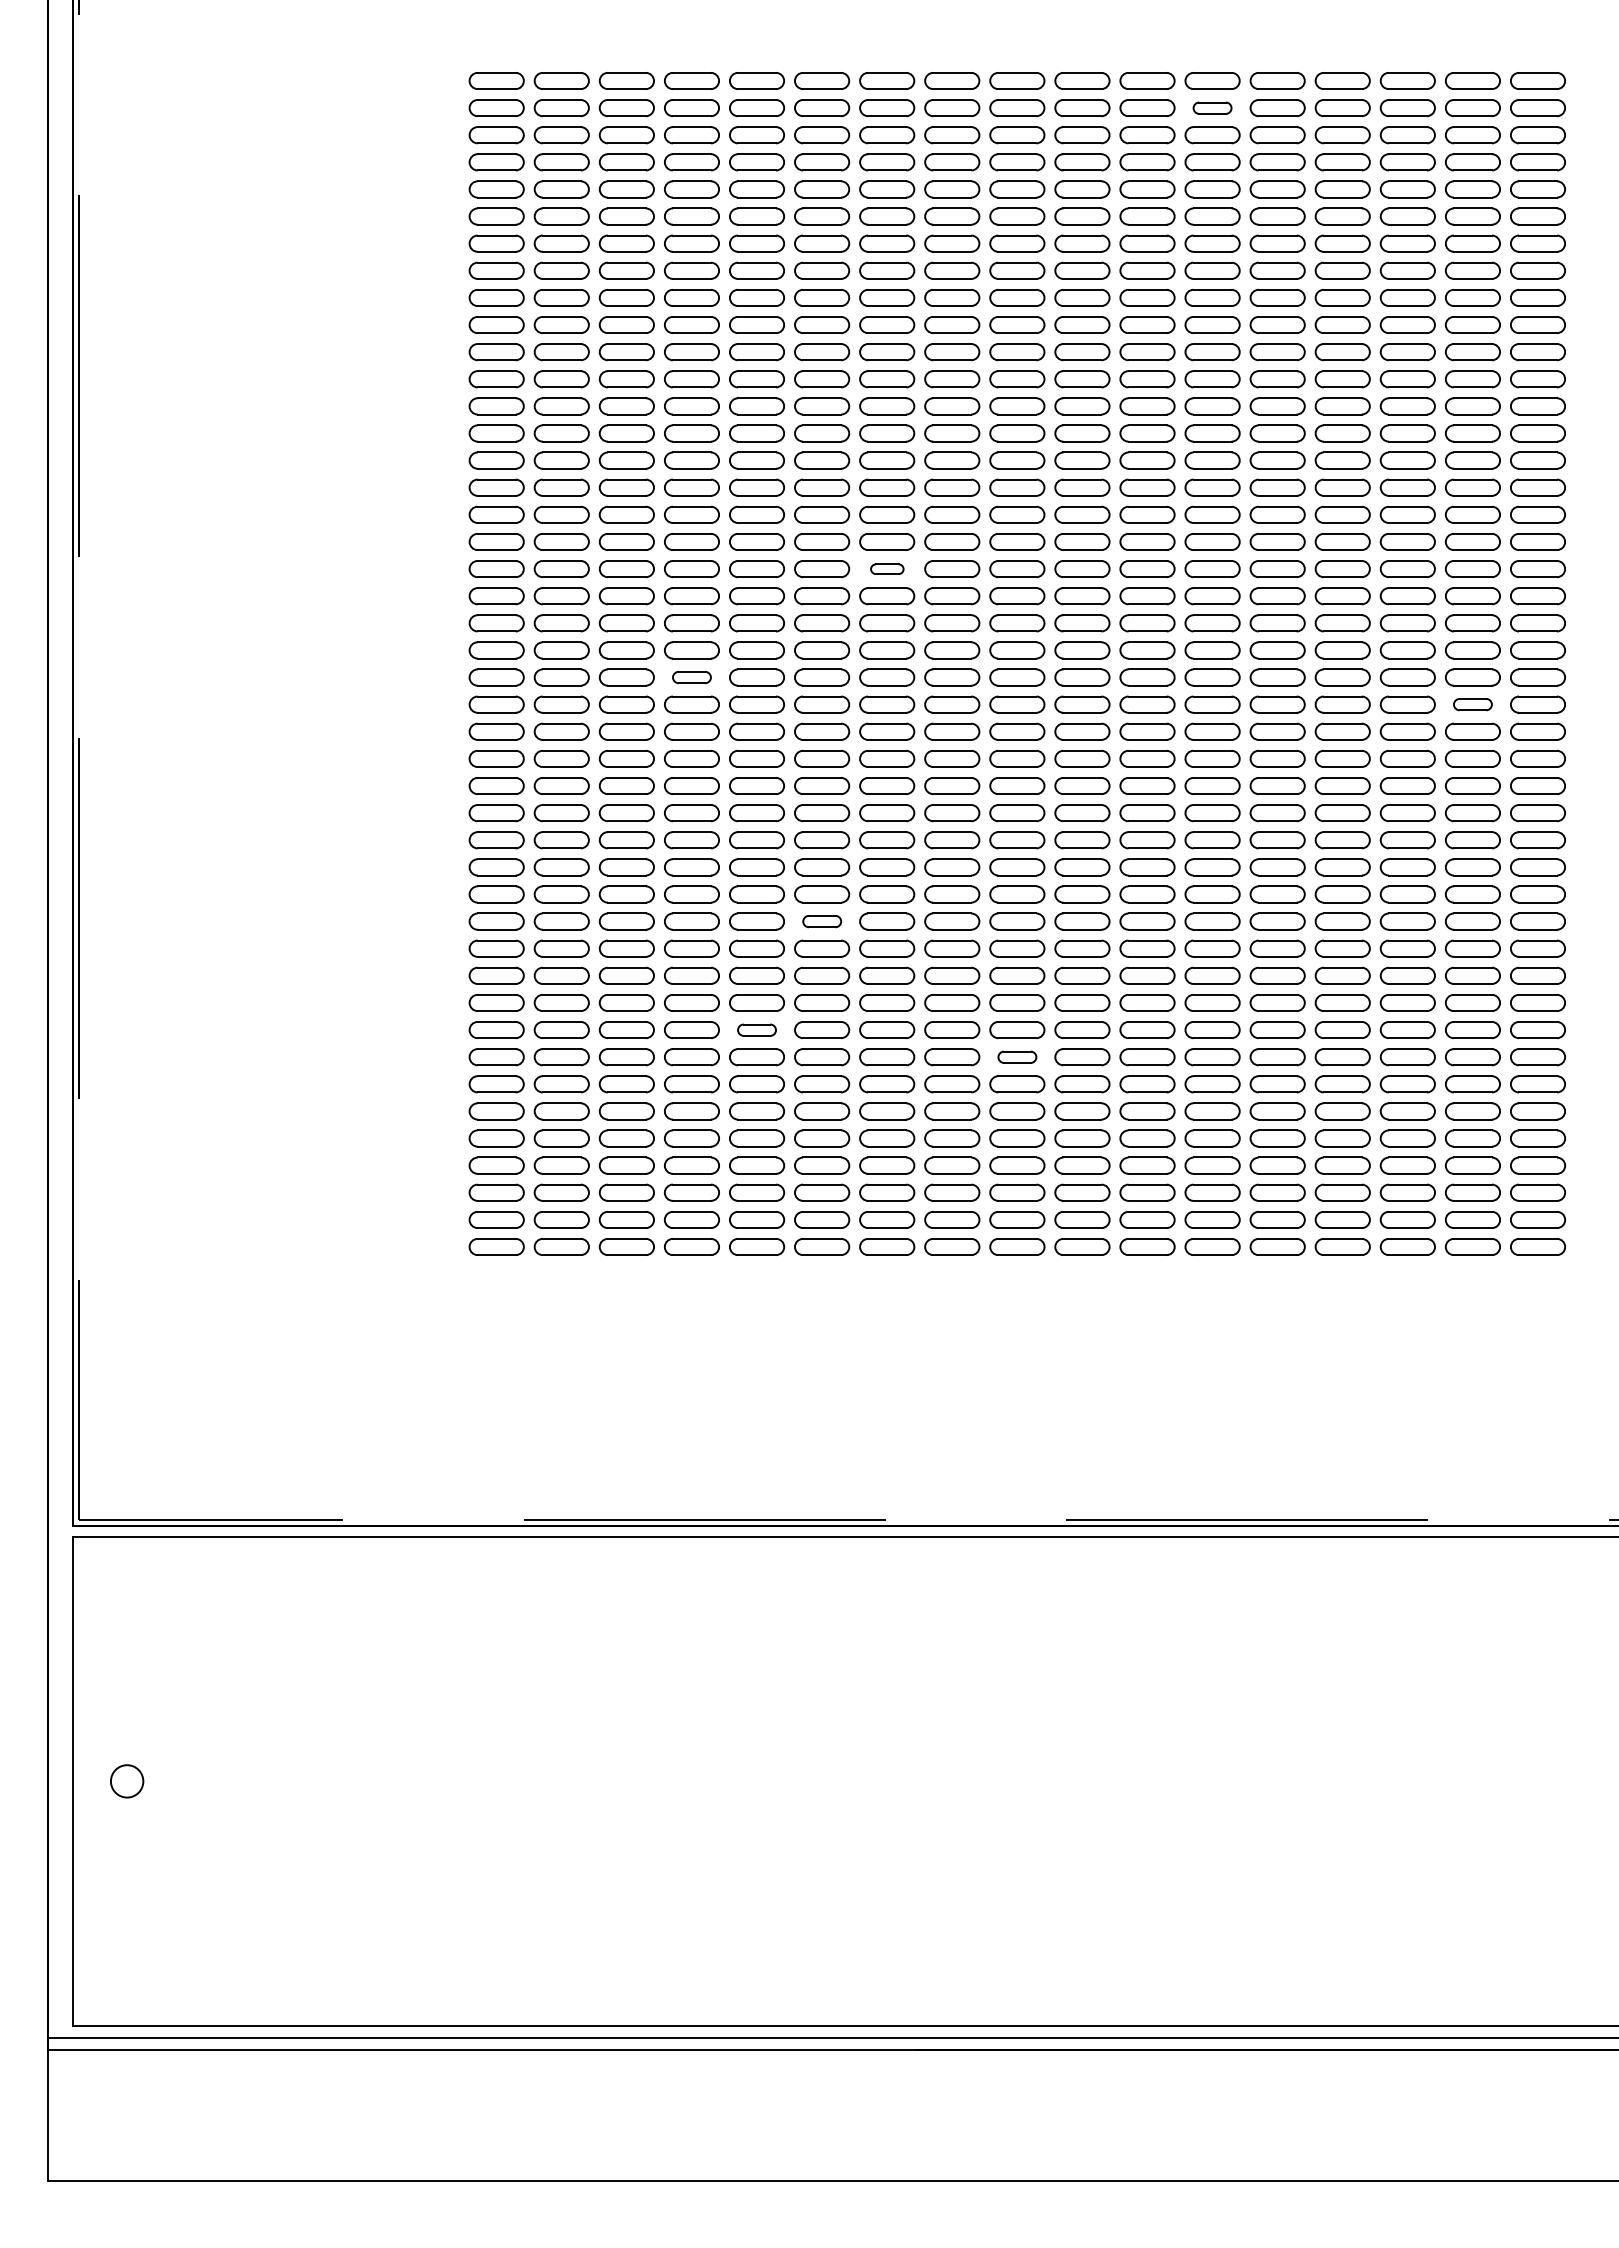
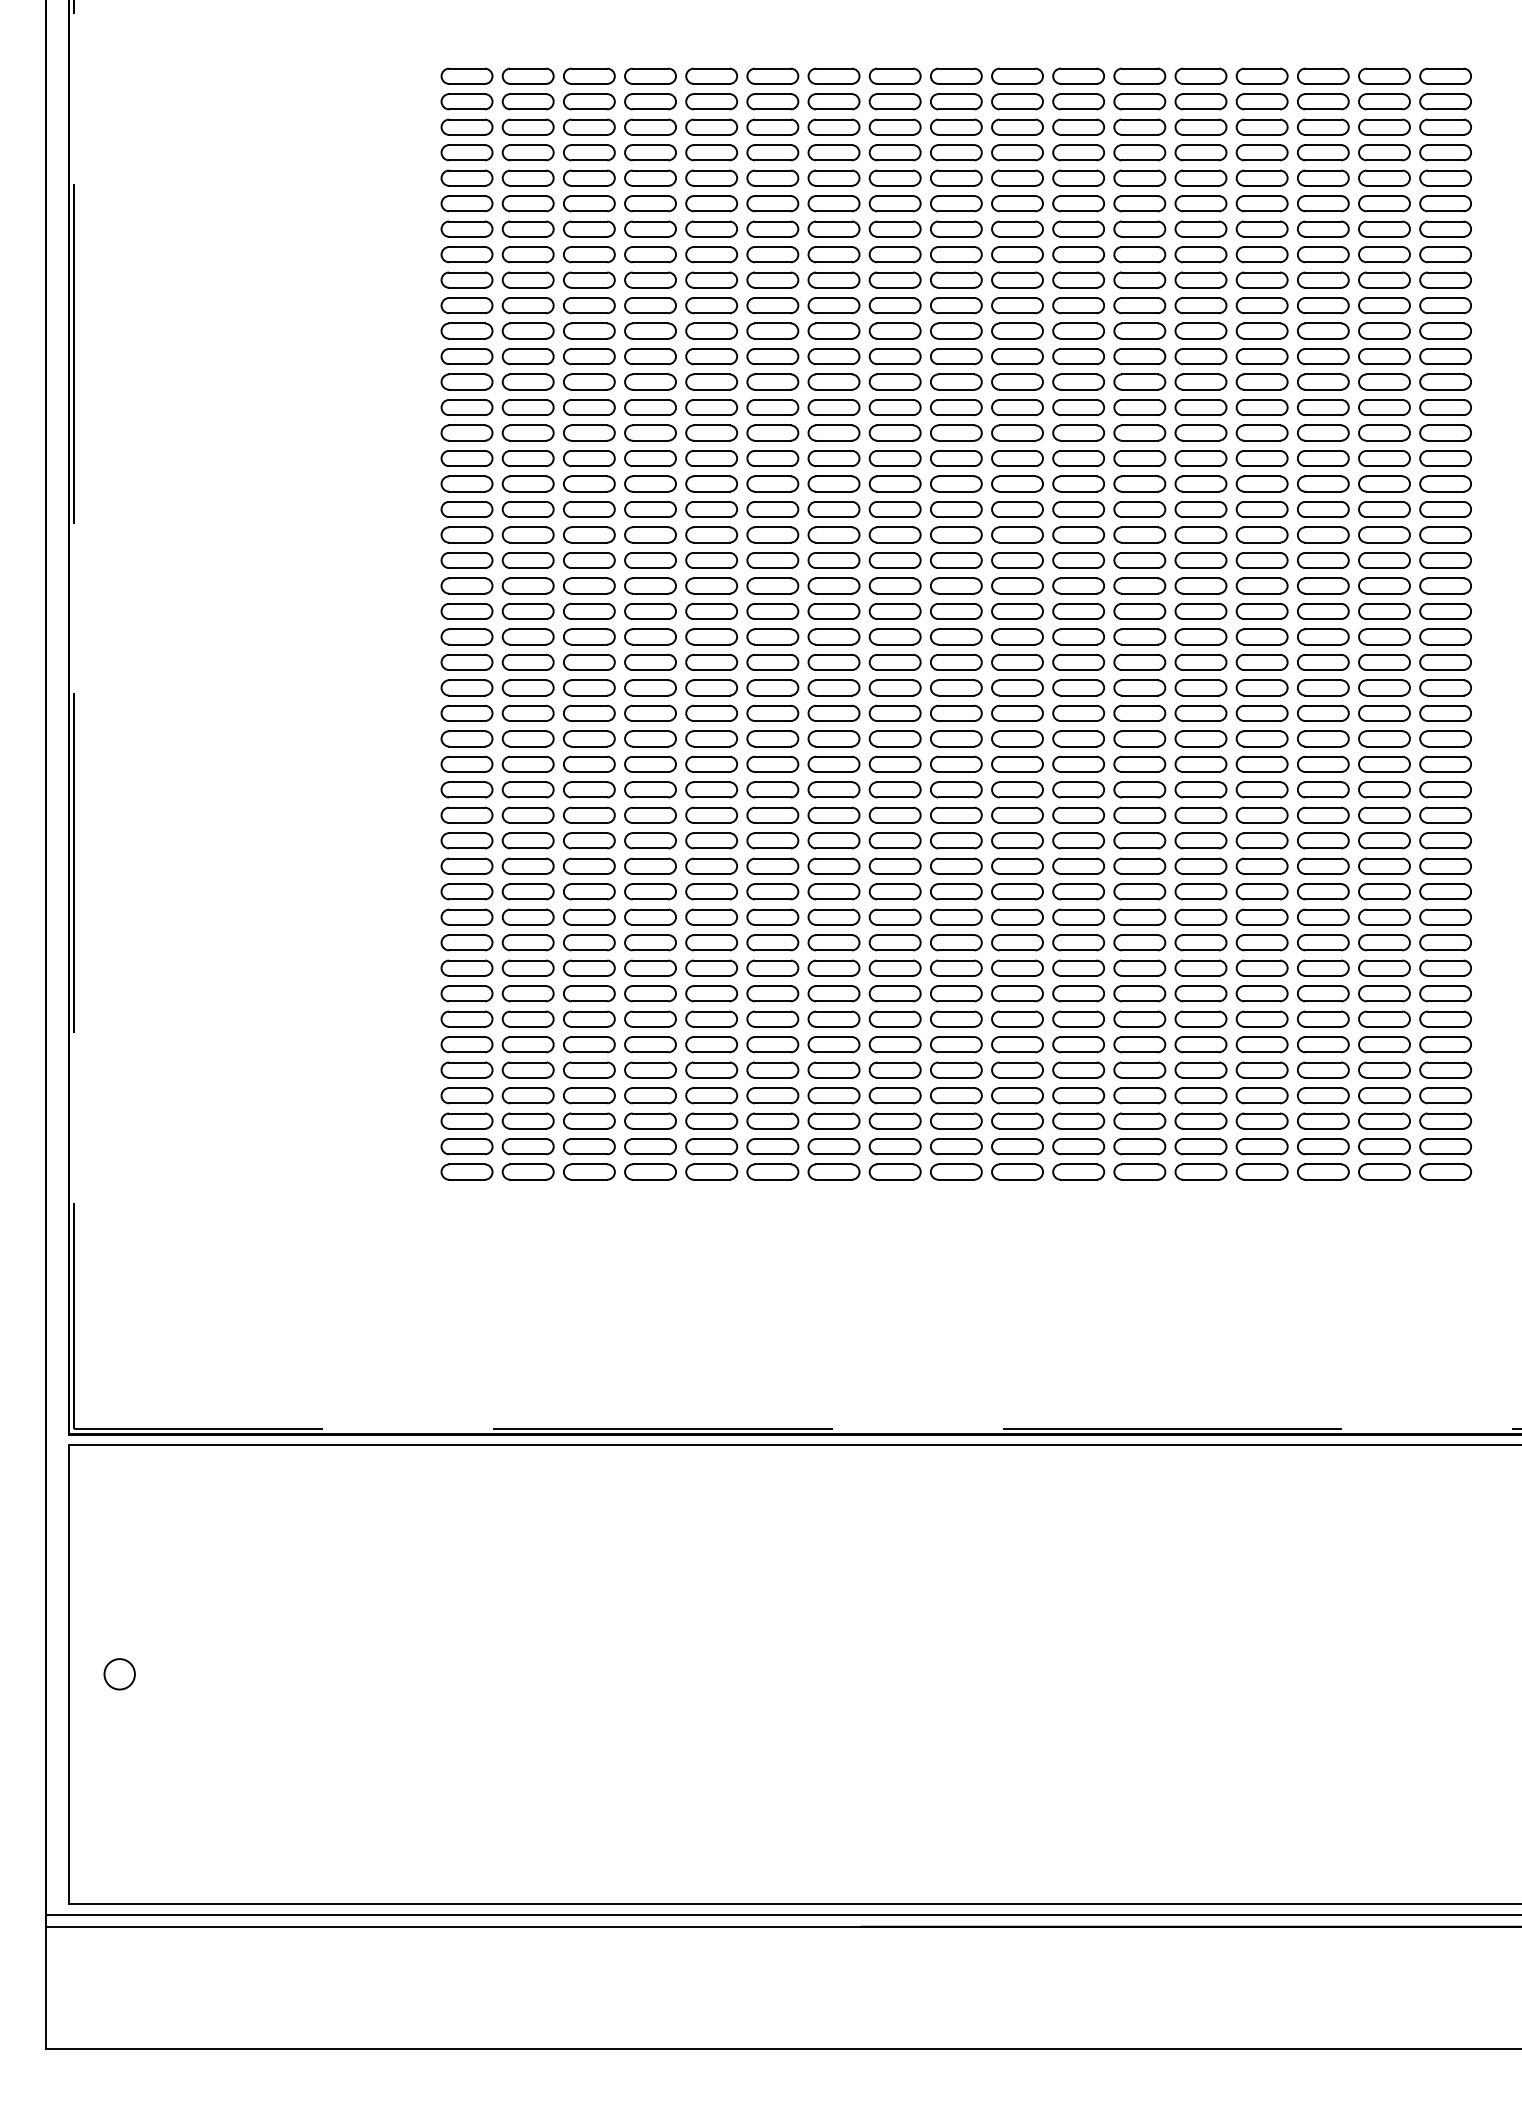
part: (1212, 108) -> (1139, 102), size x1.43
part: (887, 569) -> (834, 535), size x1.67
part: (691, 677) -> (650, 636), size x1.43
part: (1472, 704) -> (1384, 662), size x1.43
part: (822, 921) -> (773, 866), size x1.43
part: (756, 1030) -> (711, 968), size x1.43
part: (1017, 1057) -> (956, 994), size x1.43

